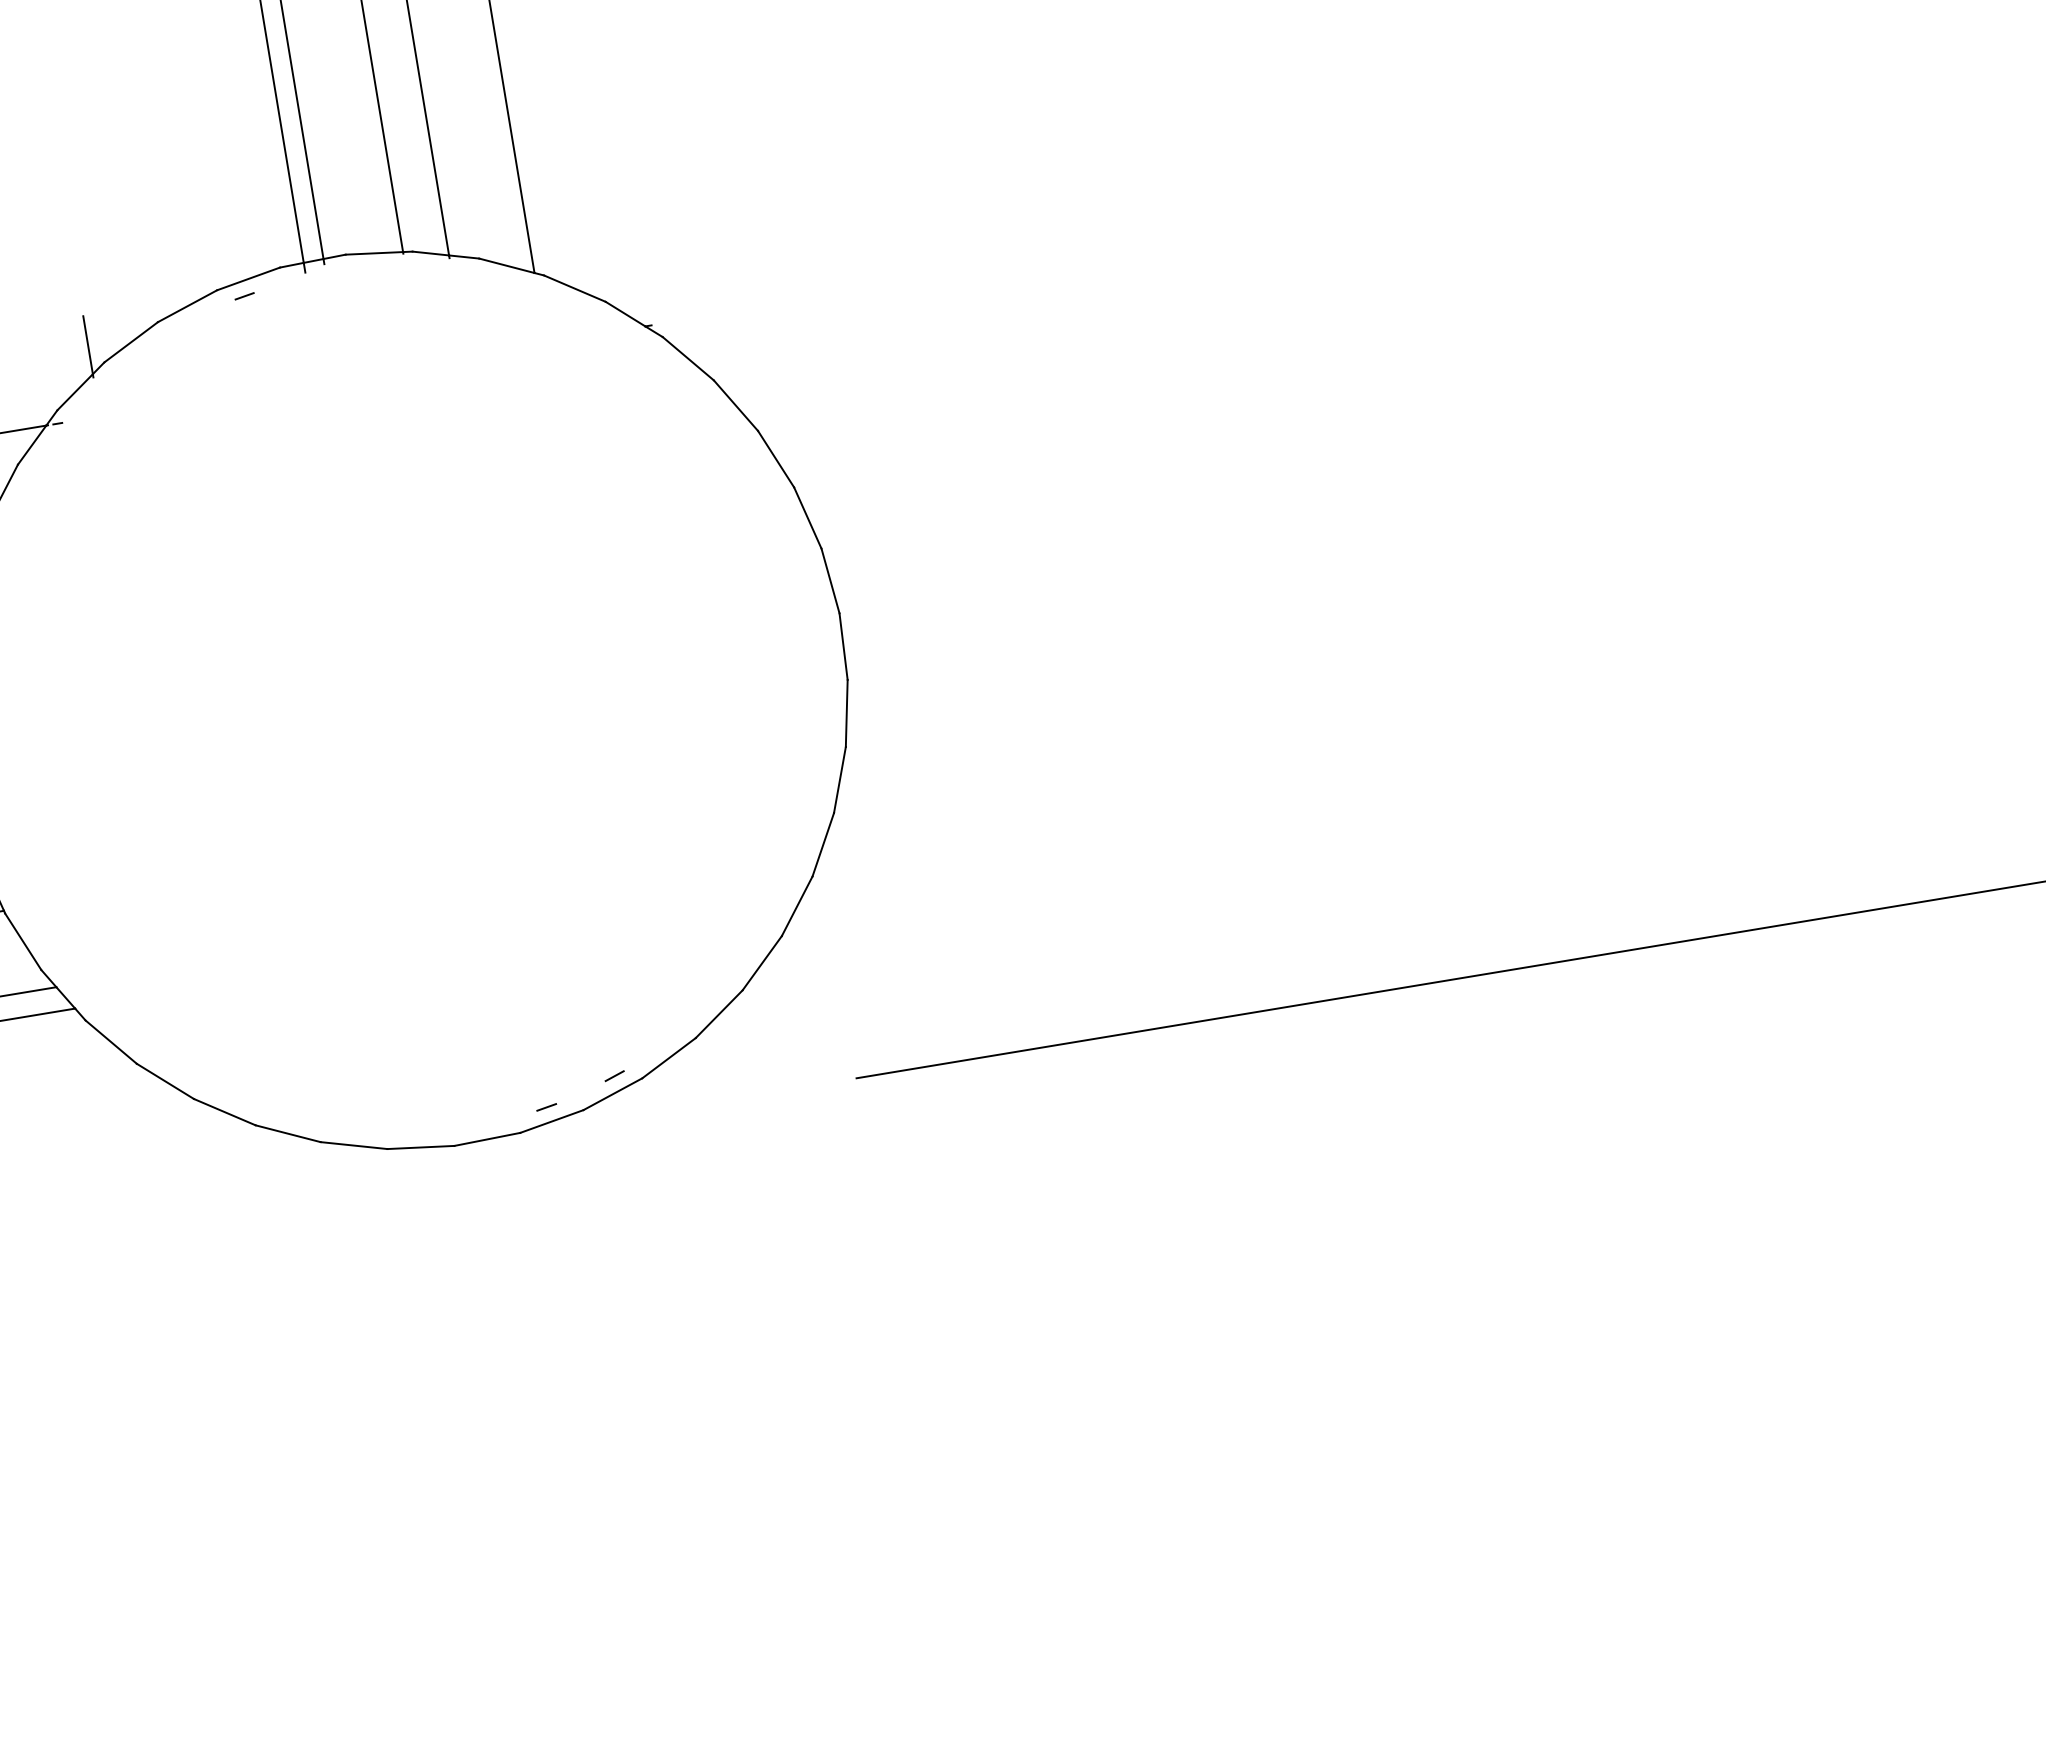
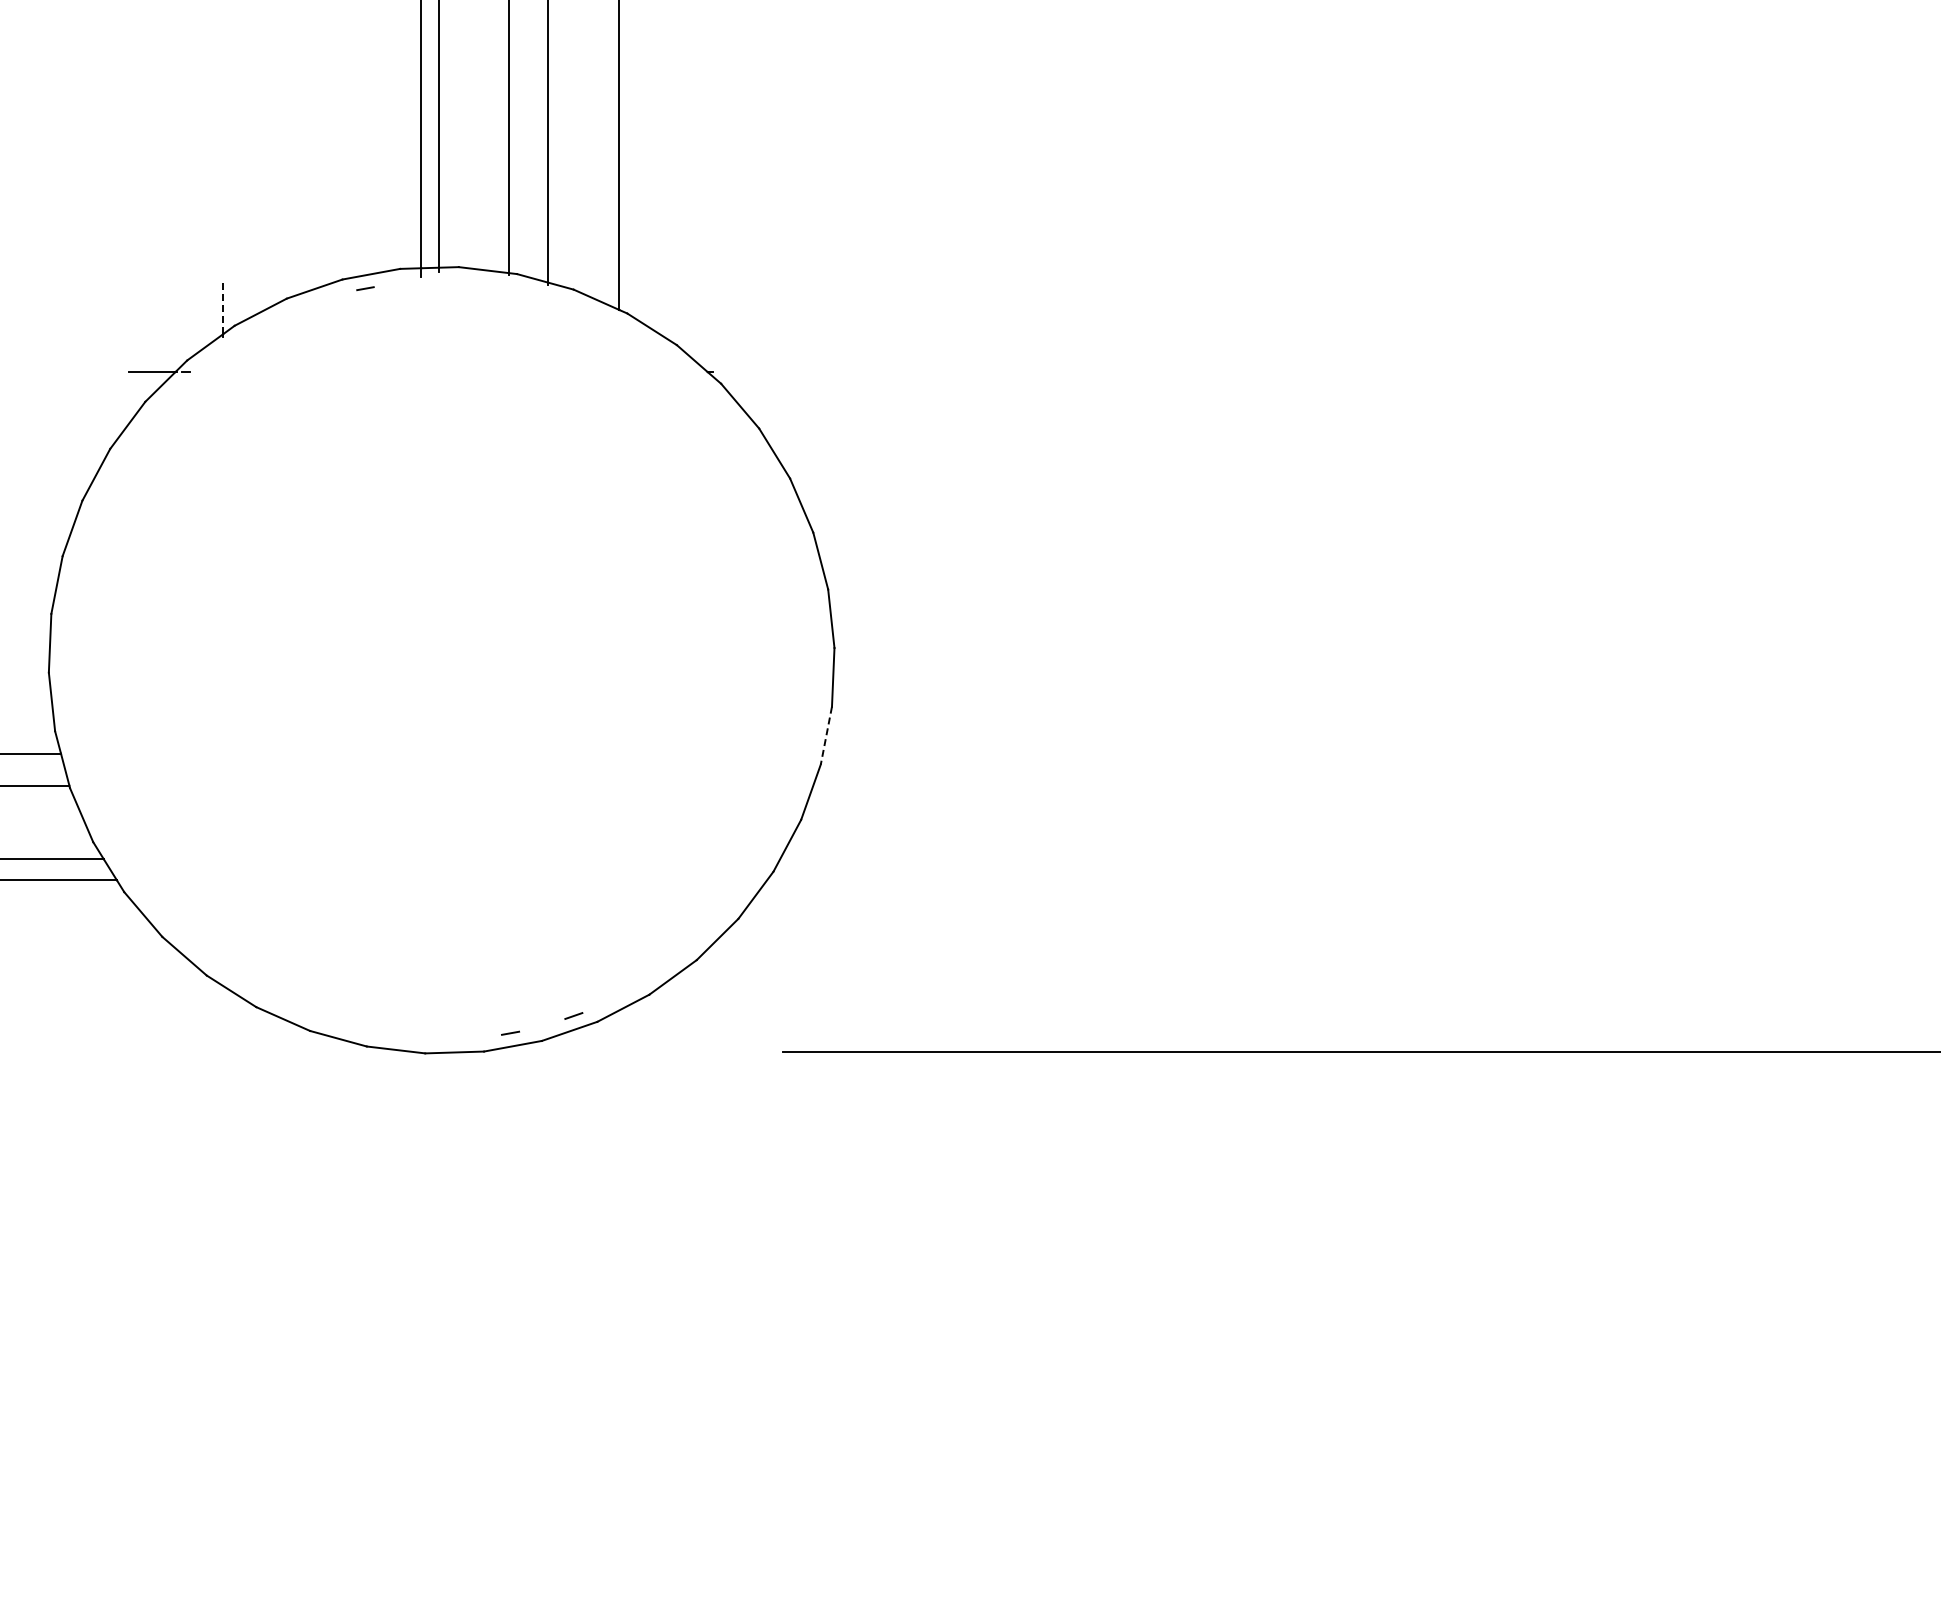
line: (88, 345) -> (223, 308), solid -> dashed
line: (847, 714) -> (826, 736), solid -> dashed

